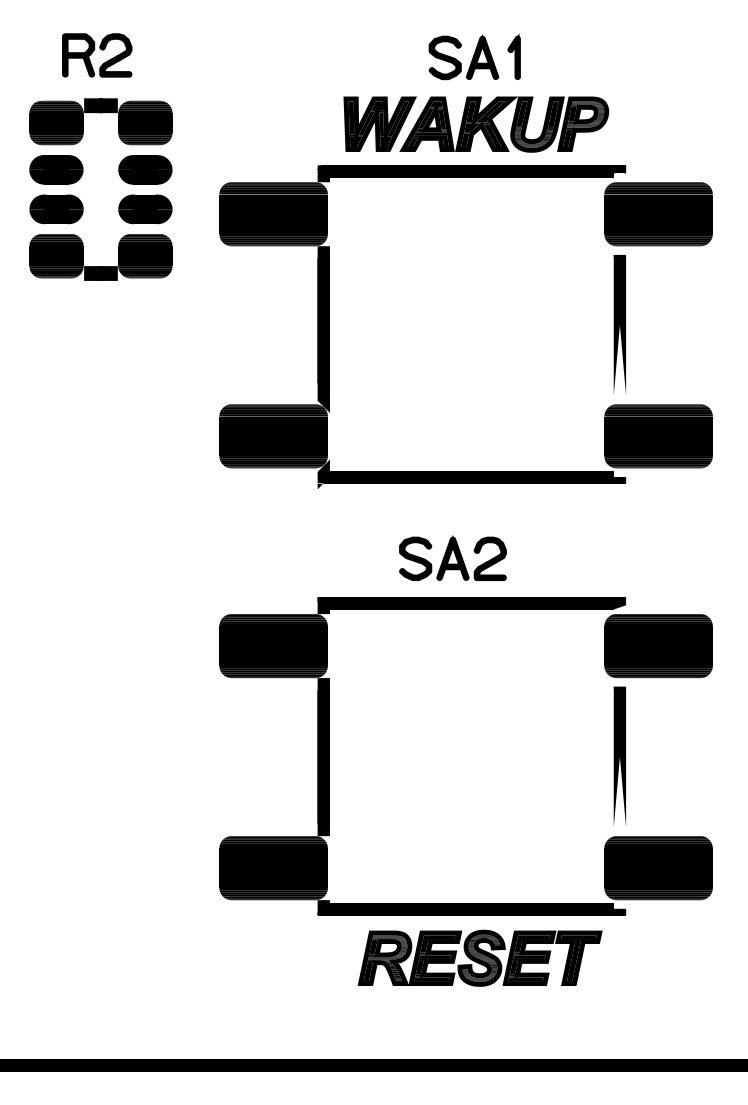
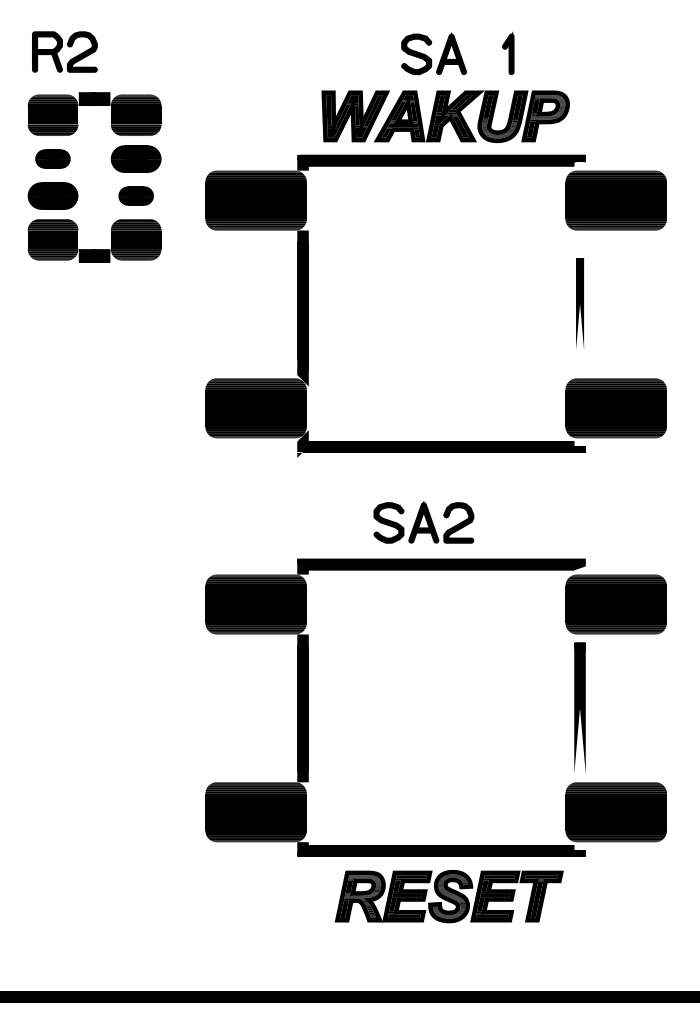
part: (97, 55) -> (65, 52), moved
part: (513, 56) -> (507, 53), moved
part: (56, 169) -> (53, 158), size x0.7
part: (145, 209) -> (136, 196), size x0.7
part: (619, 324) -> (579, 303), size x0.7

